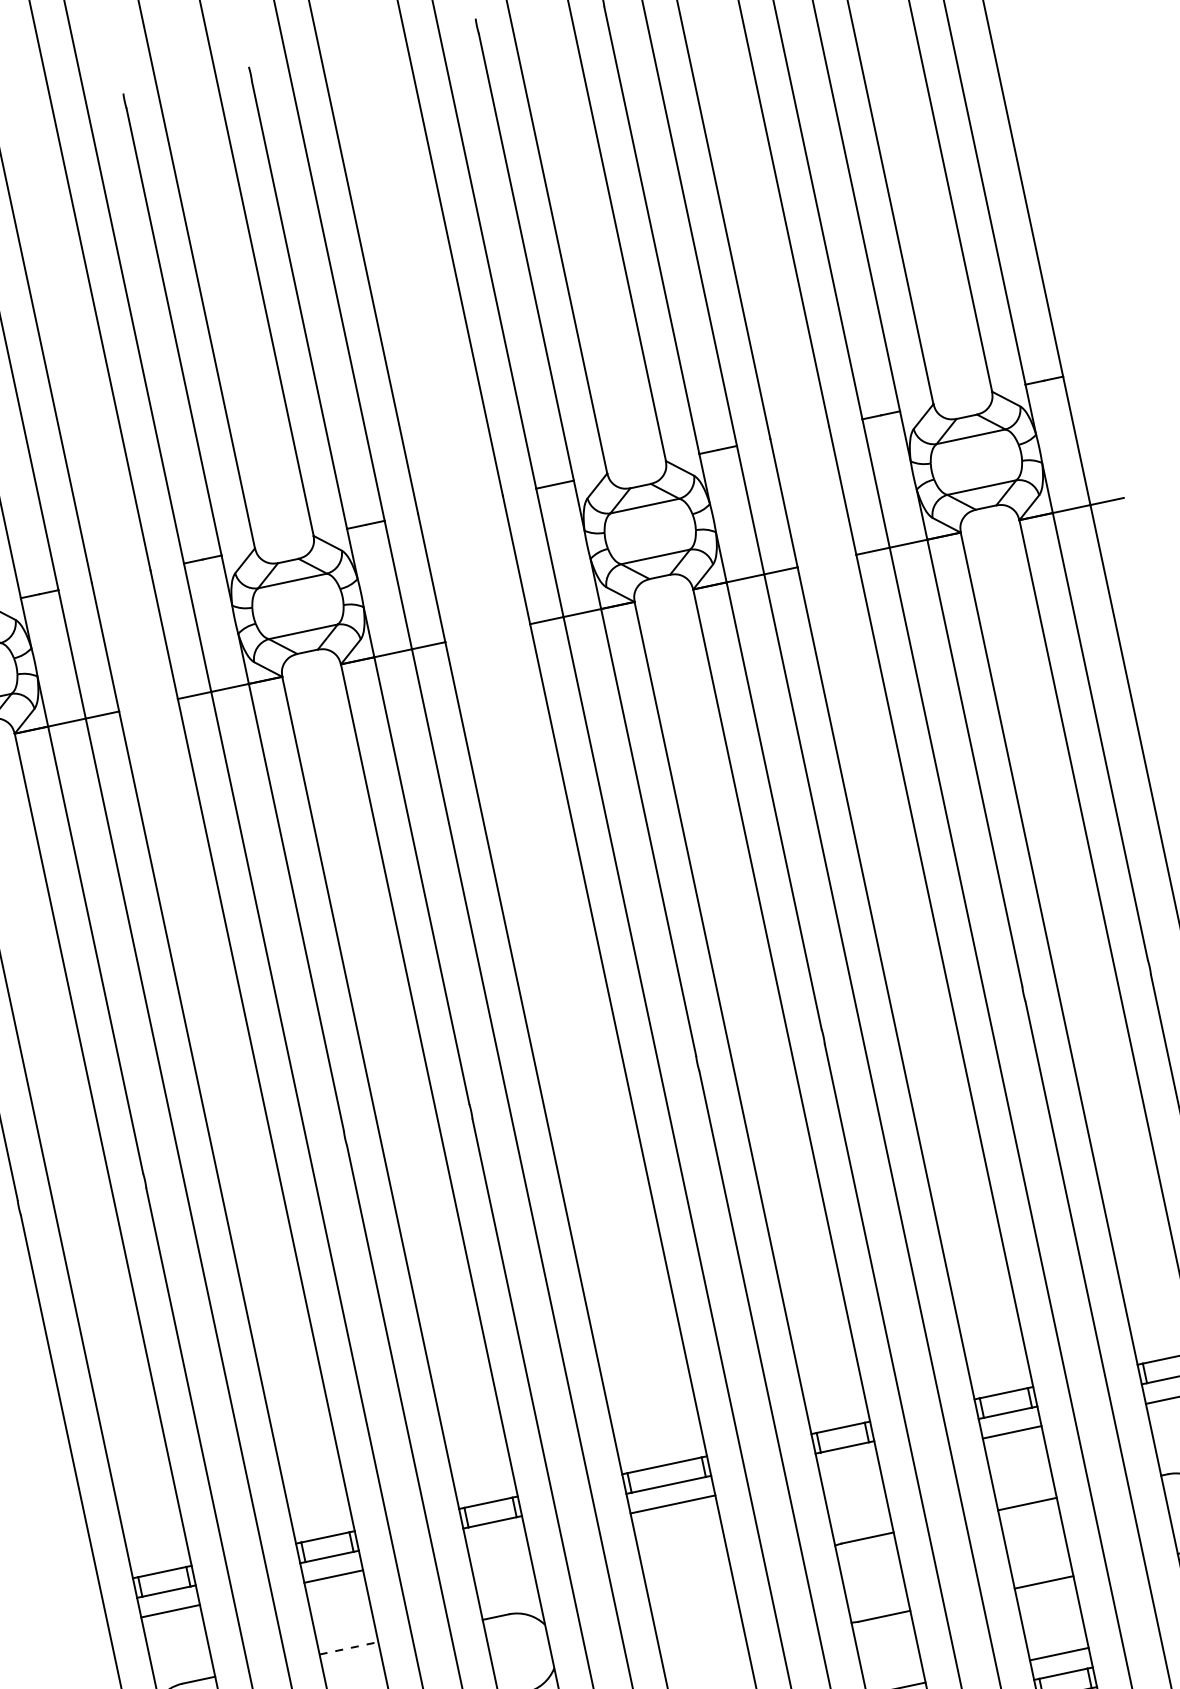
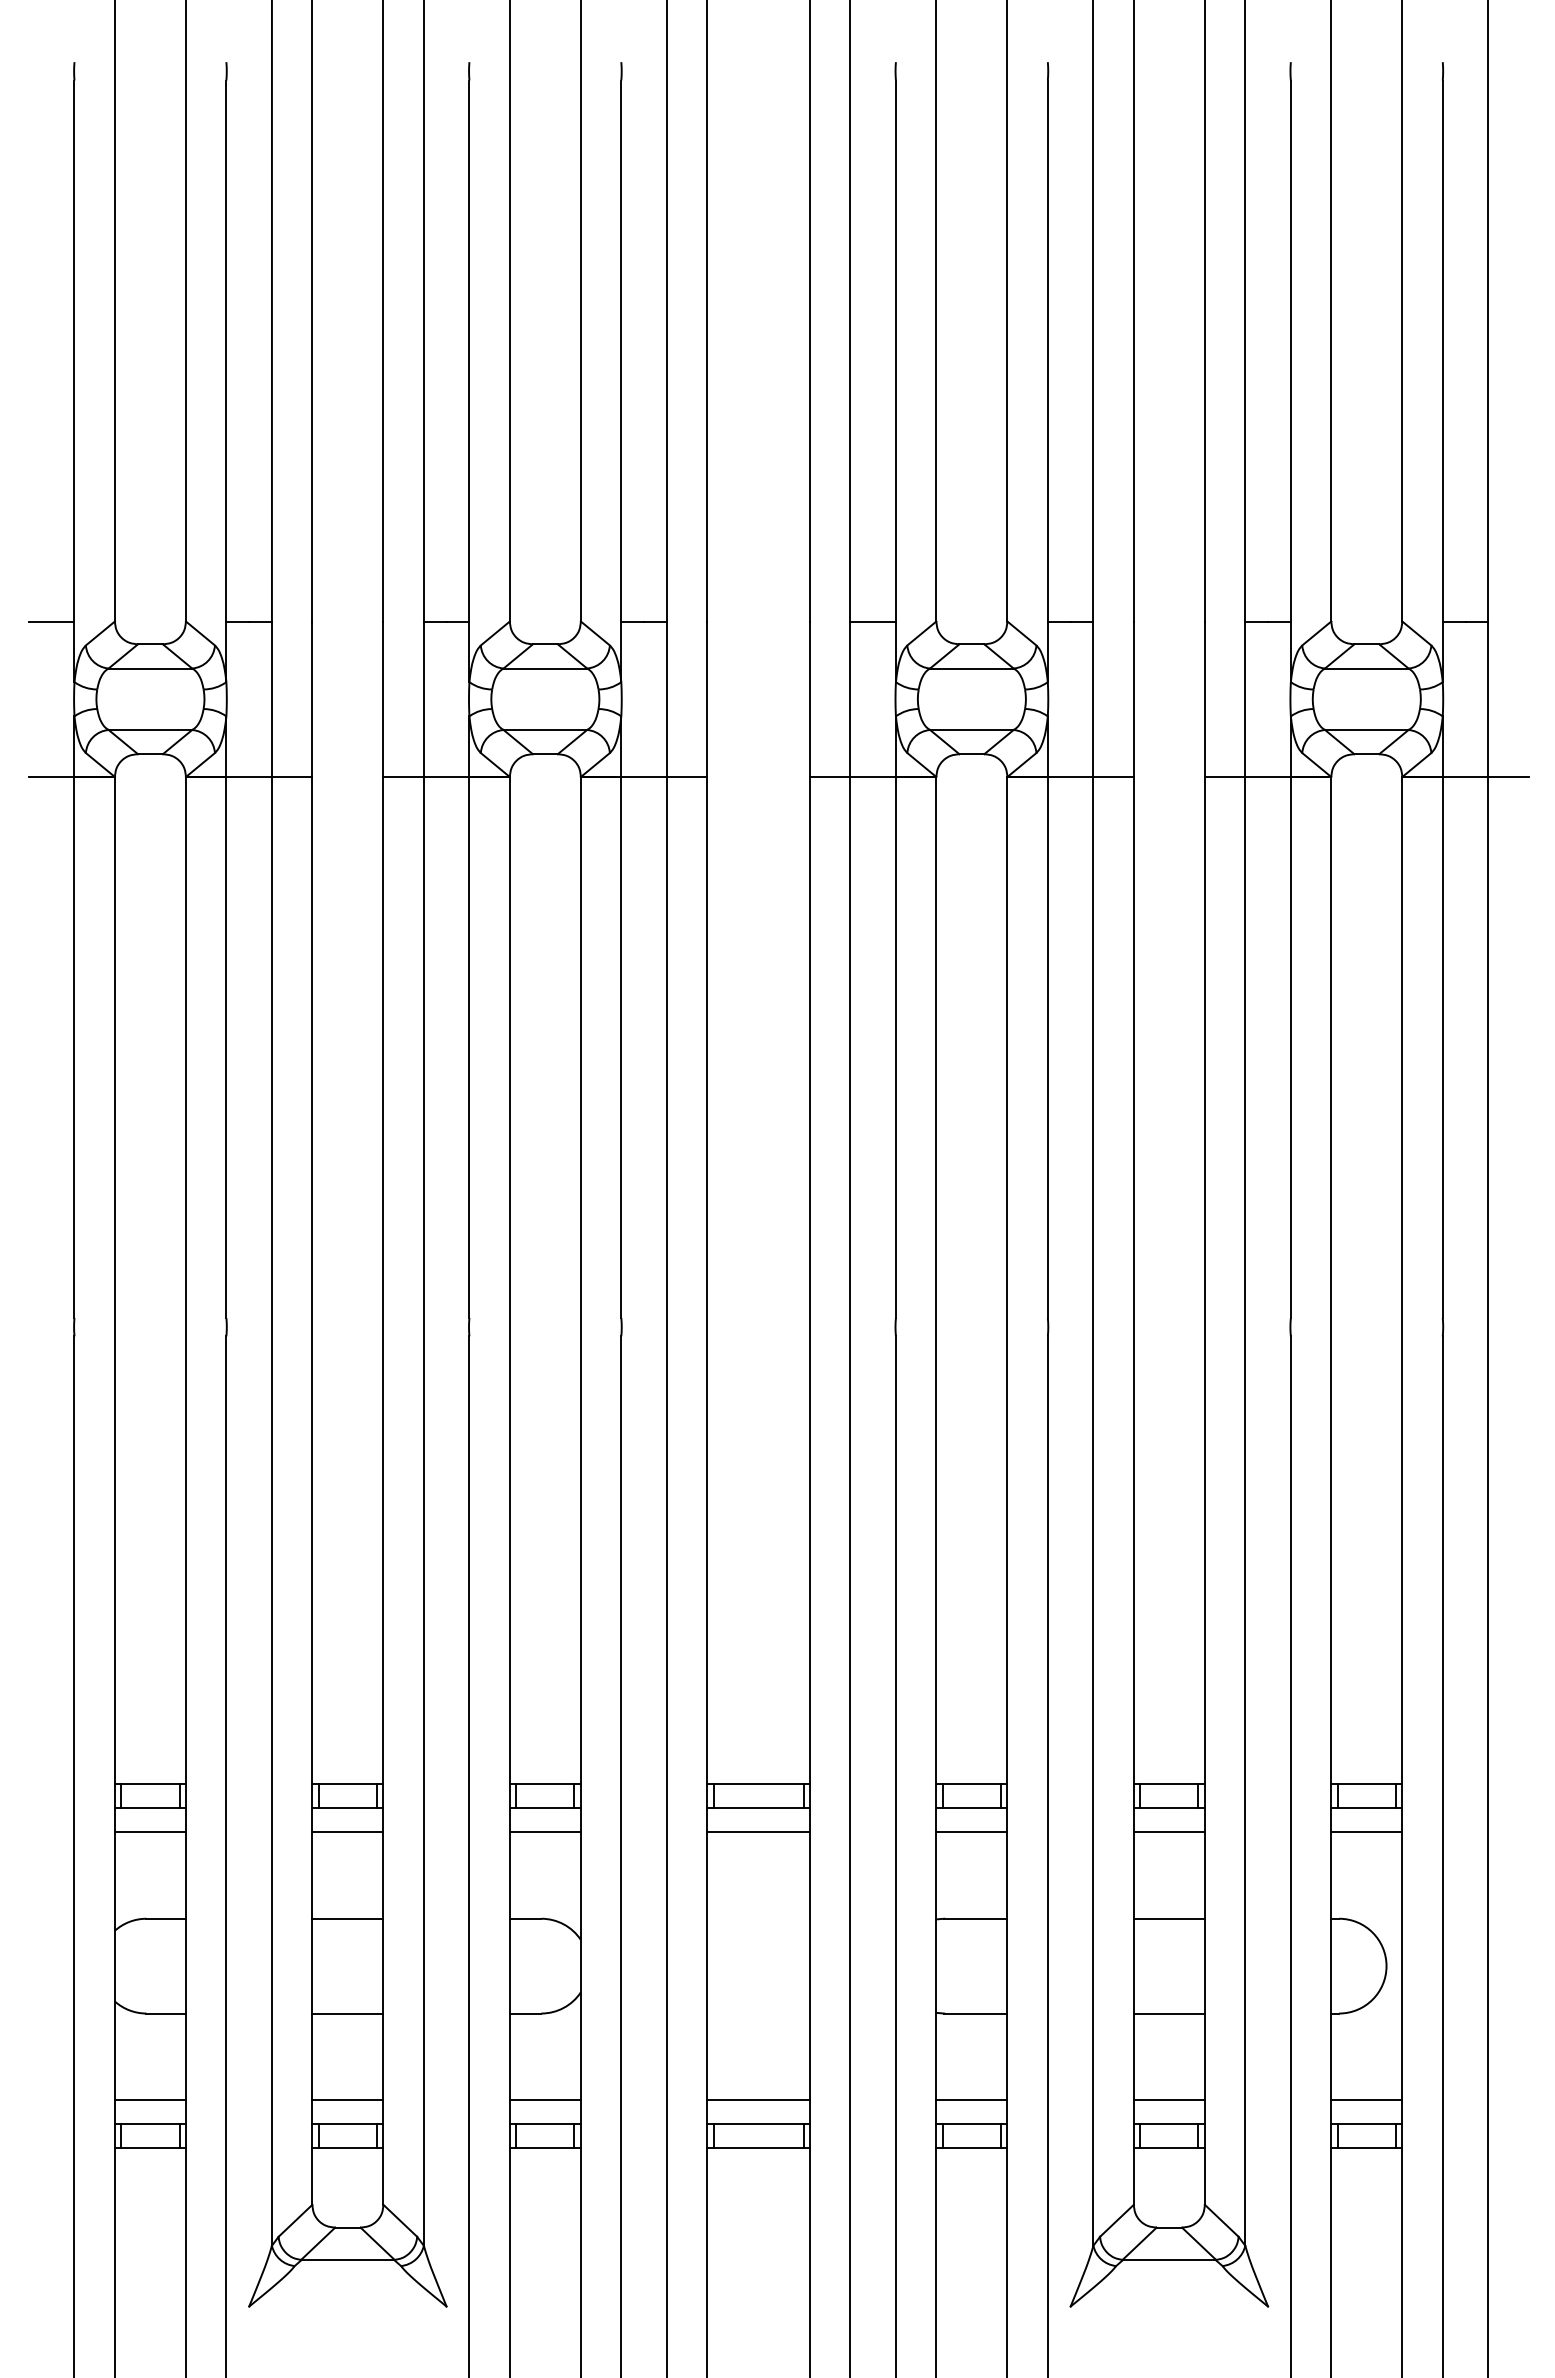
line: (848, 1466) -> (971, 1831), added
line: (496, 1541) -> (544, 1831), added
line: (348, 1648) -> (347, 1918), dashed -> solid

